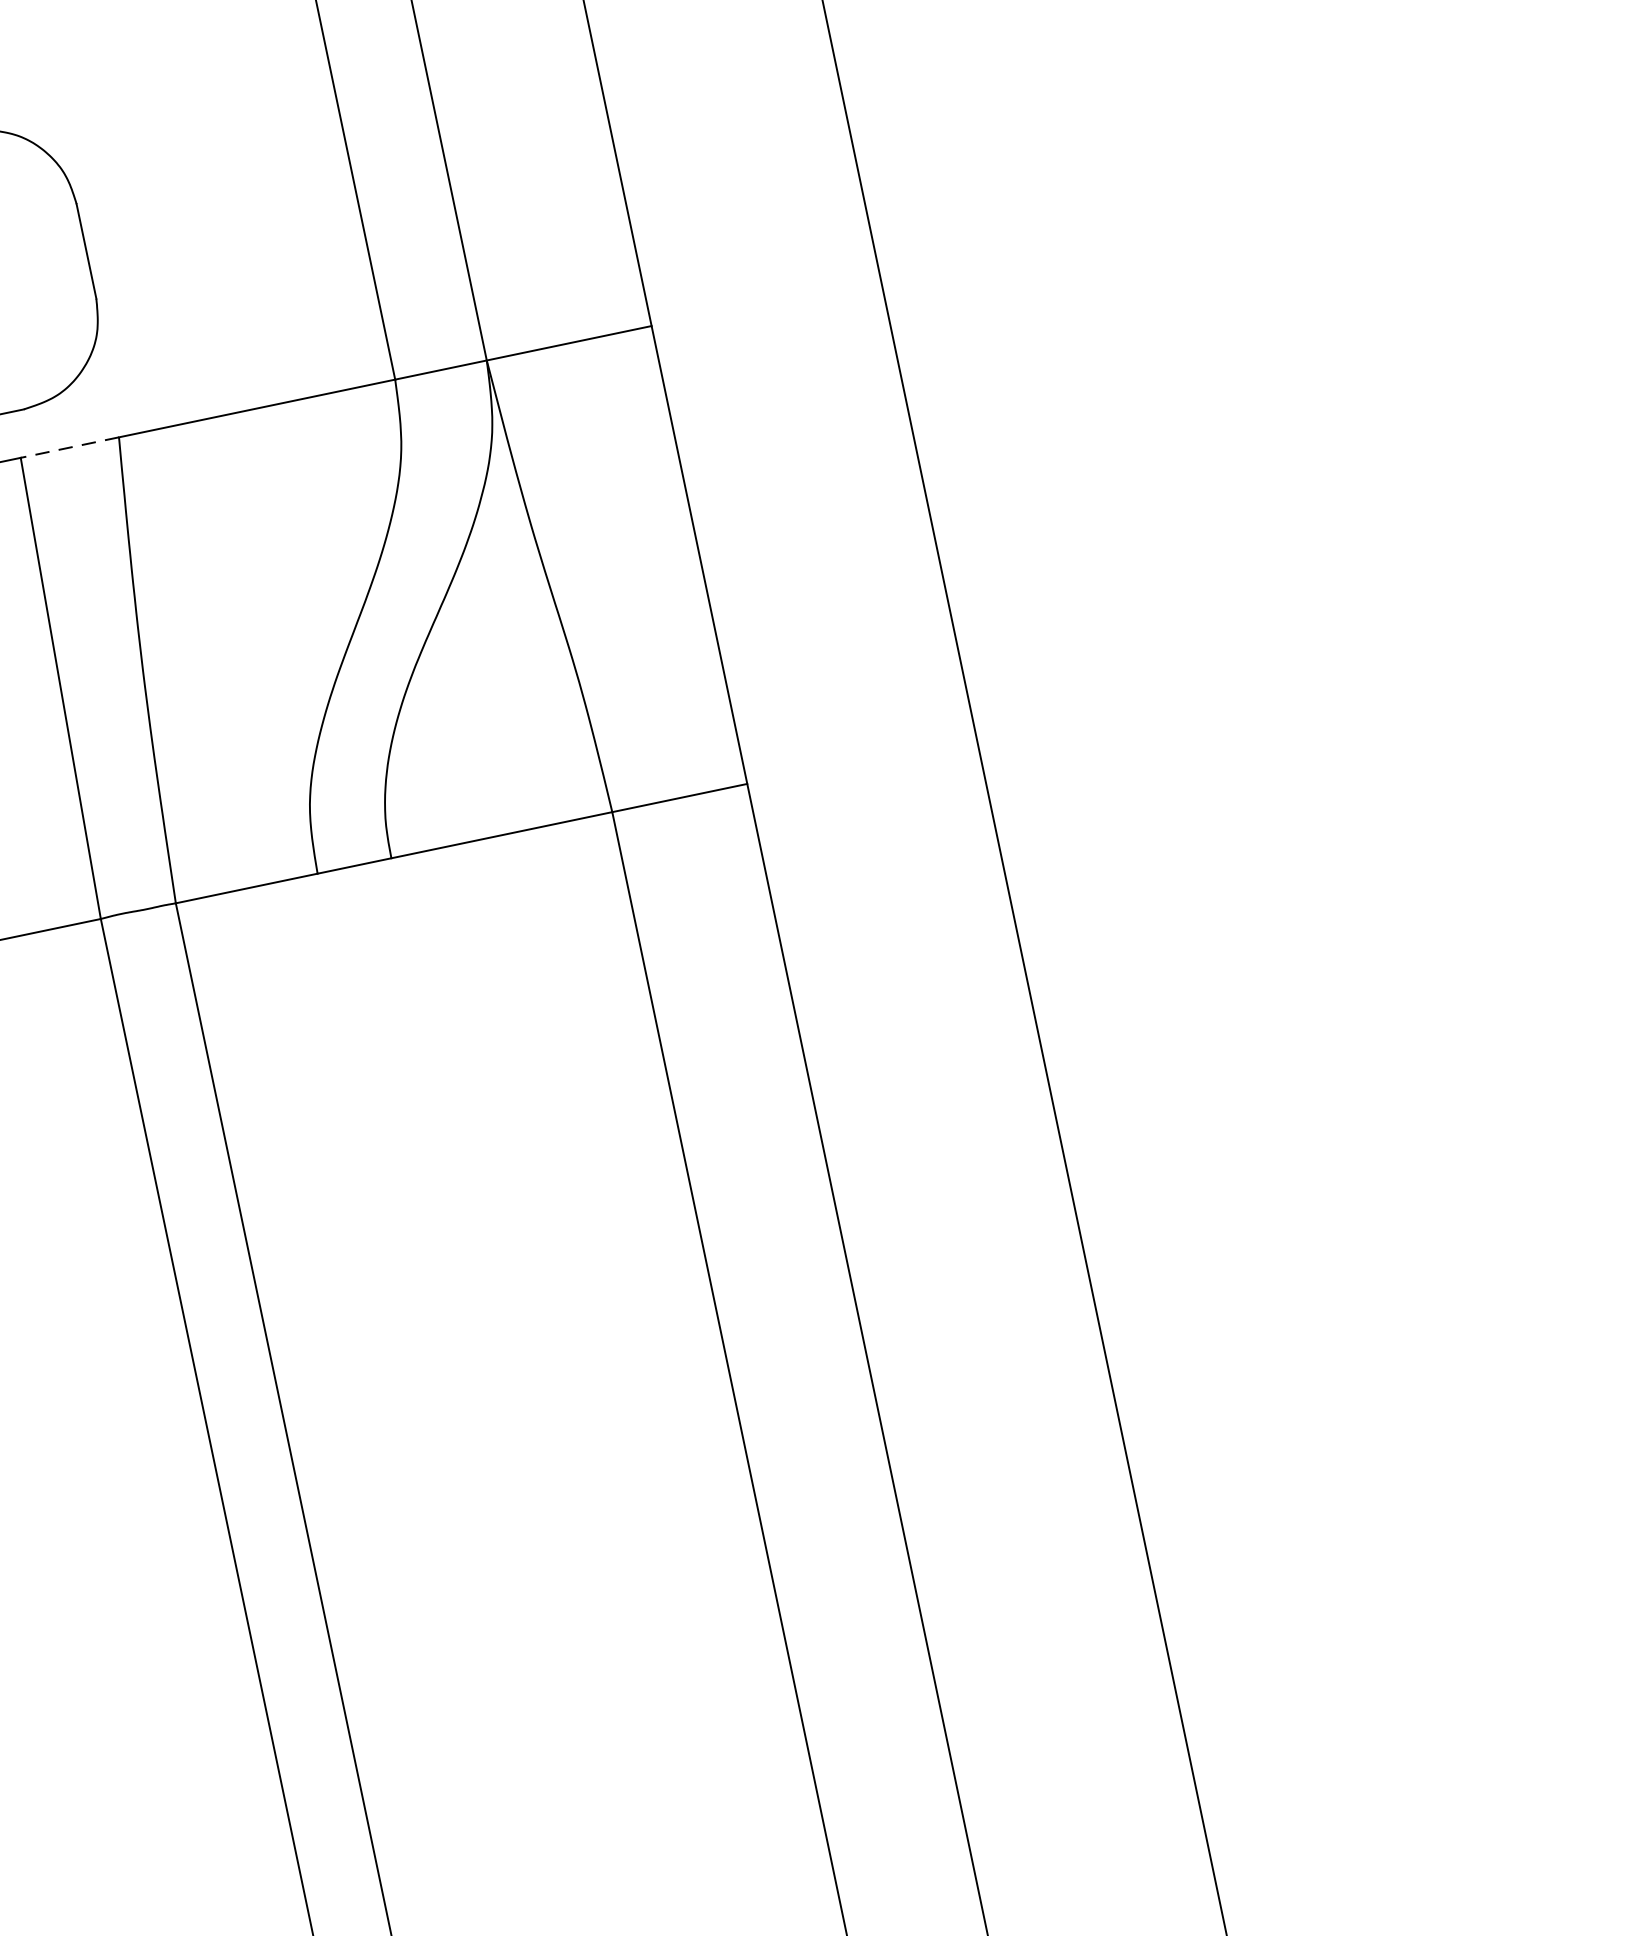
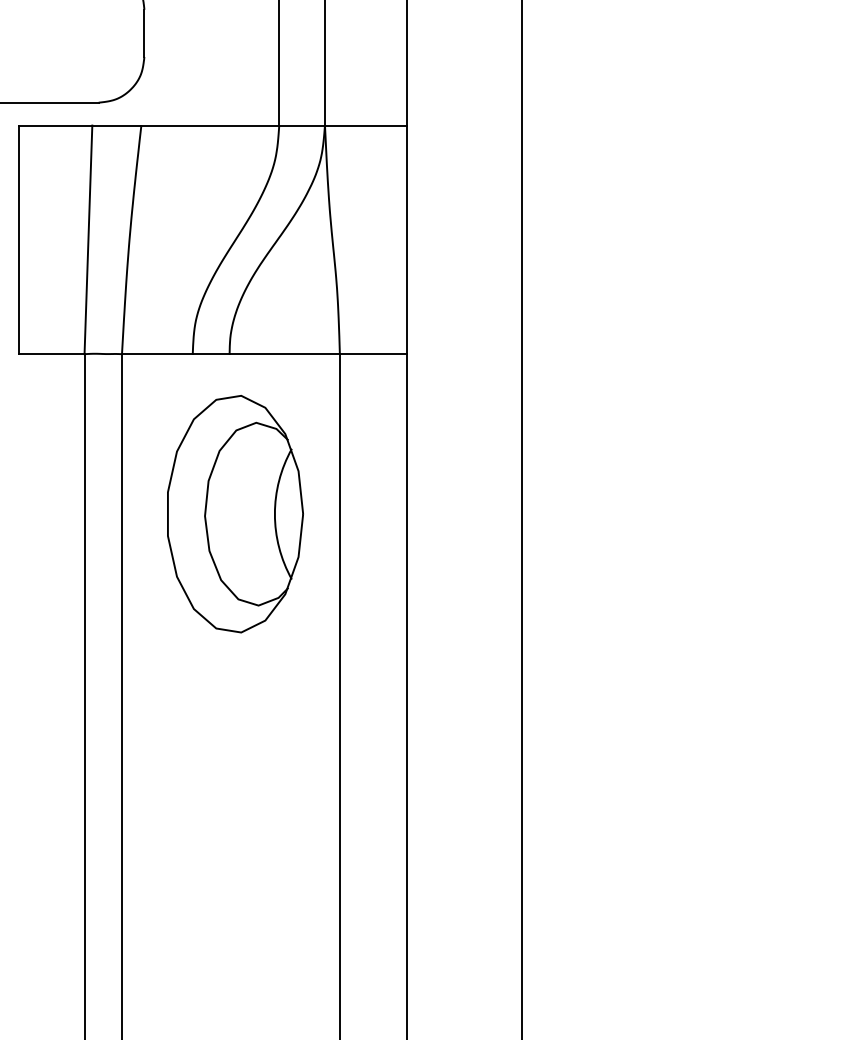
line: (69, 447) -> (116, 125), dashed -> solid
part: (470, 1177) -> (235, 514), added

